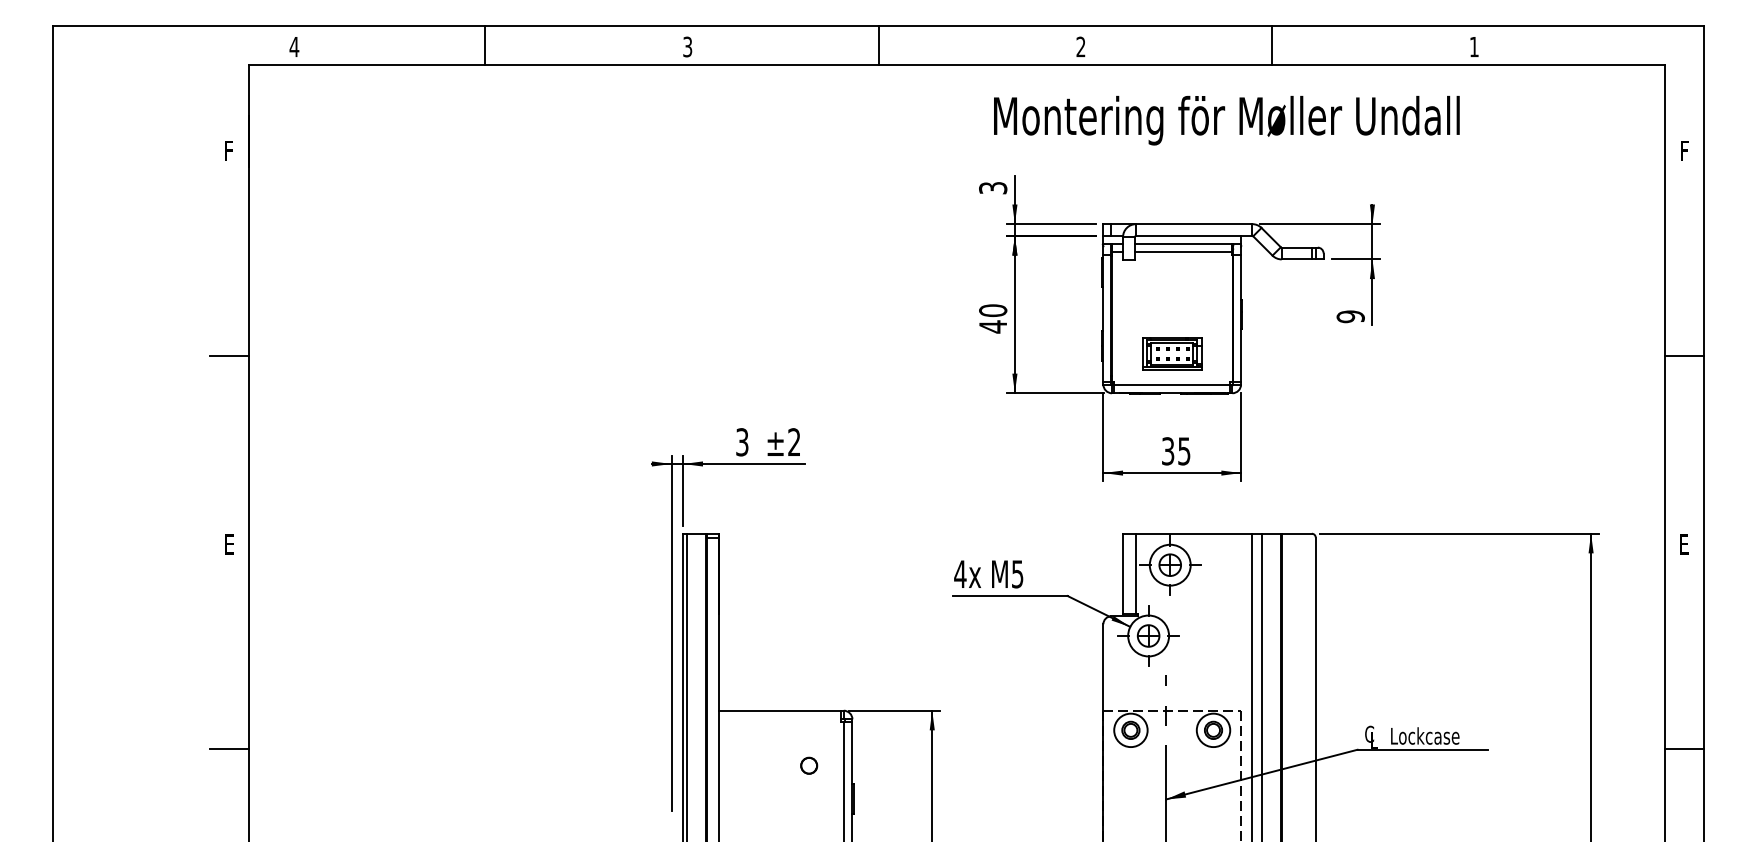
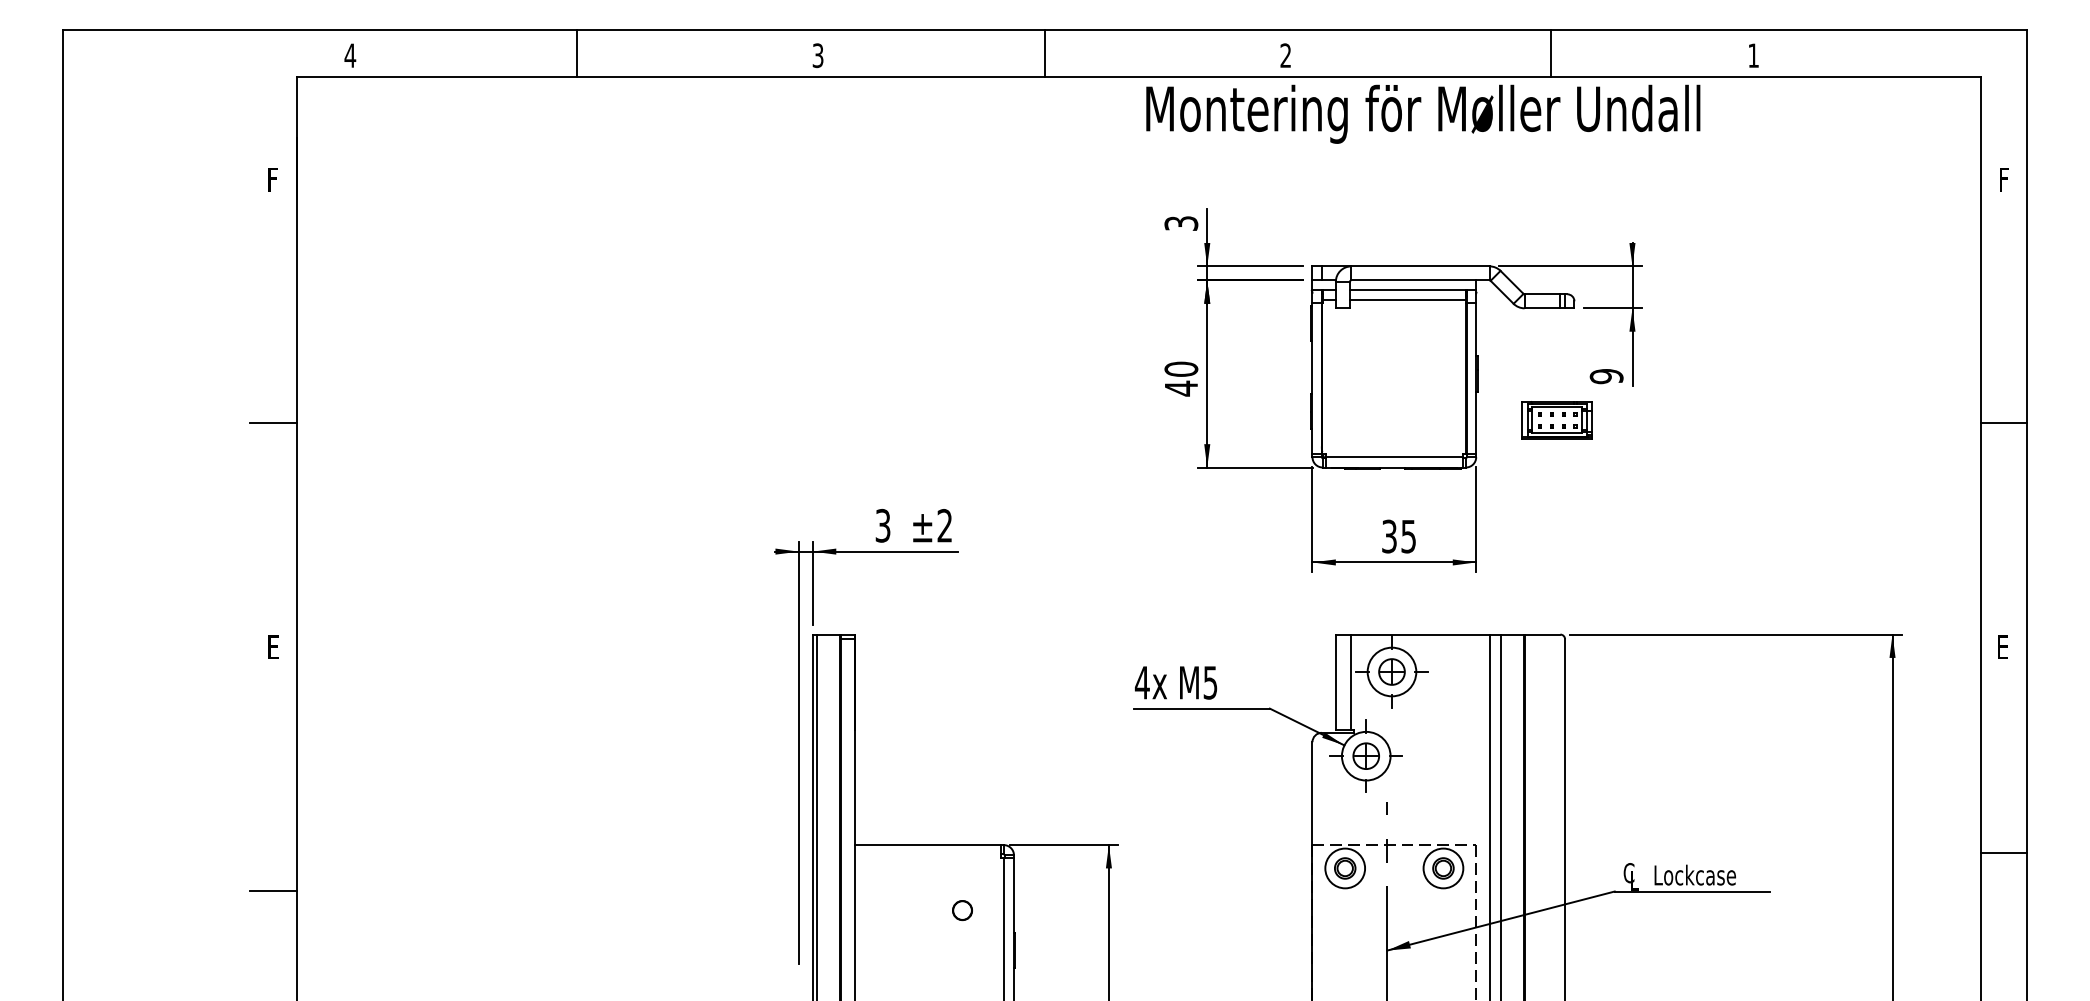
line: (1271, 45) -> (1550, 53), moved
text: (1227, 119) -> (1423, 113), moved
part: (1171, 353) -> (1556, 420), moved
line: (1684, 748) -> (2003, 852), moved

